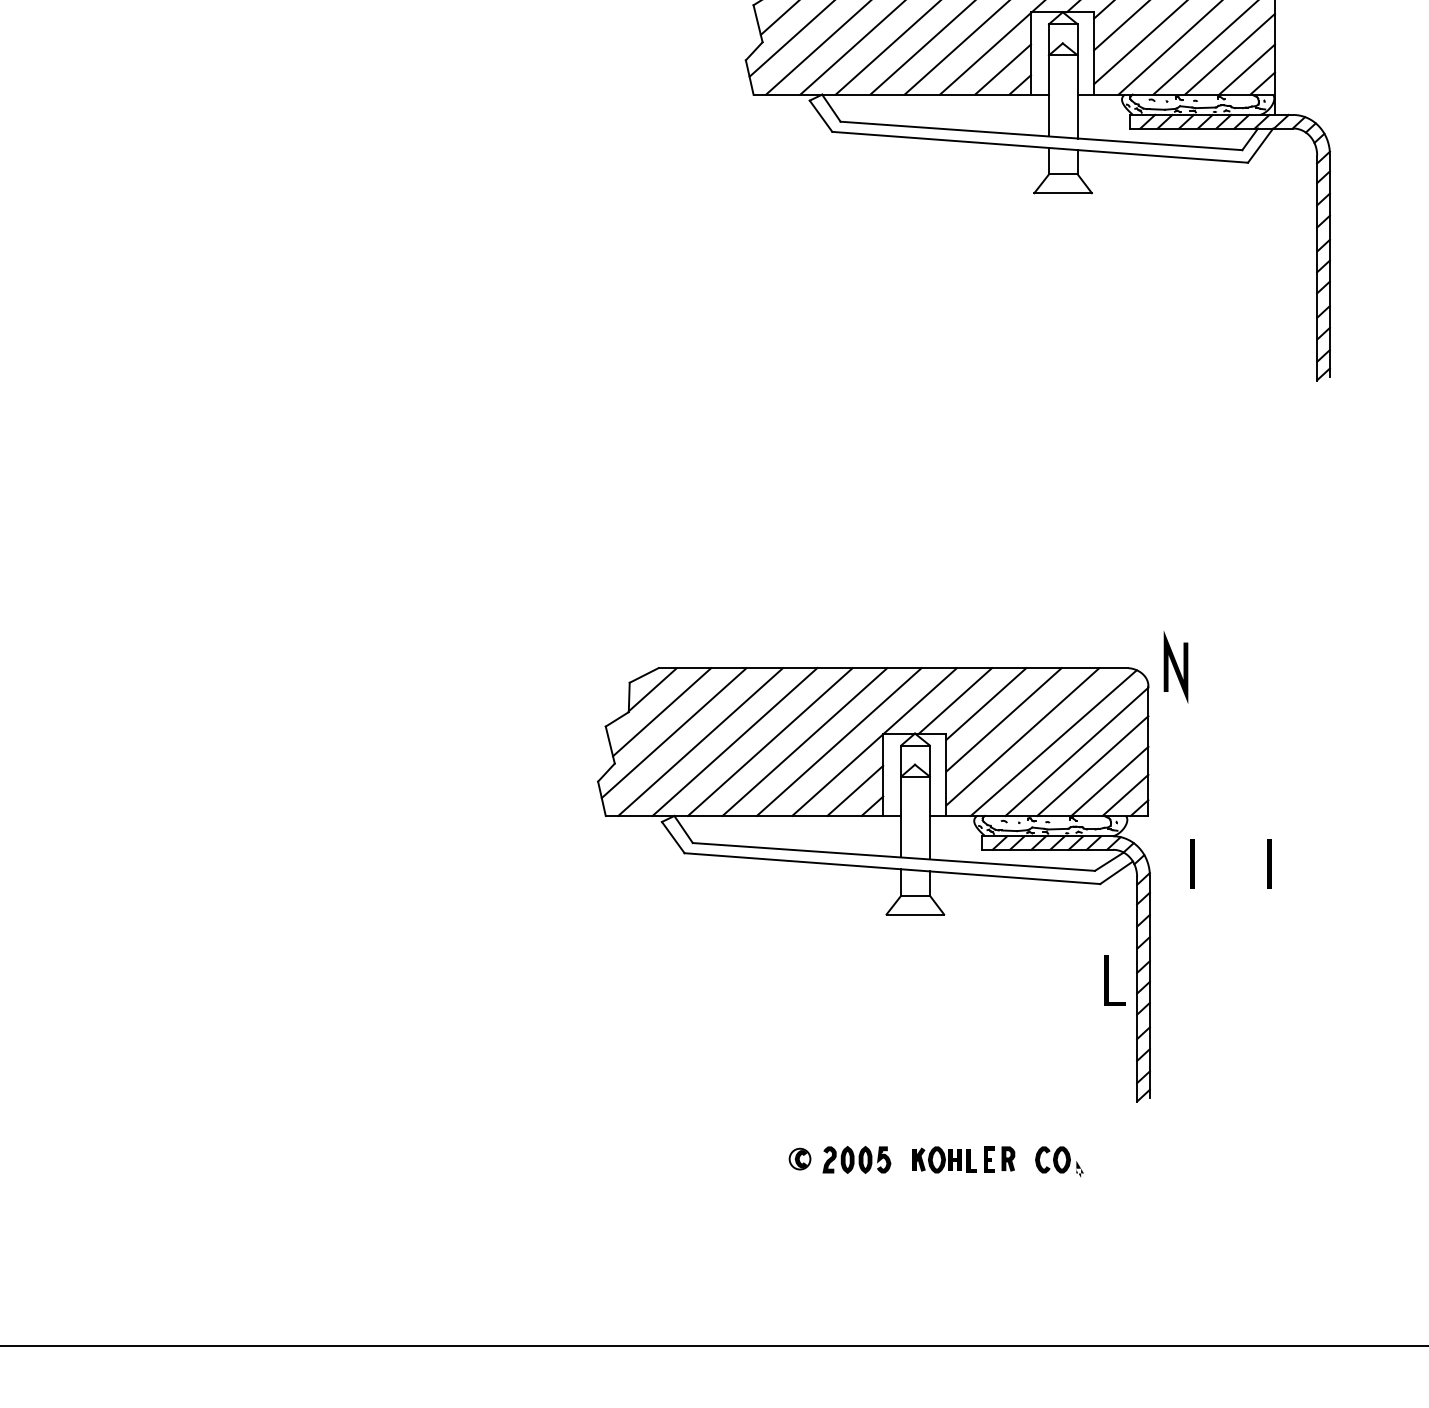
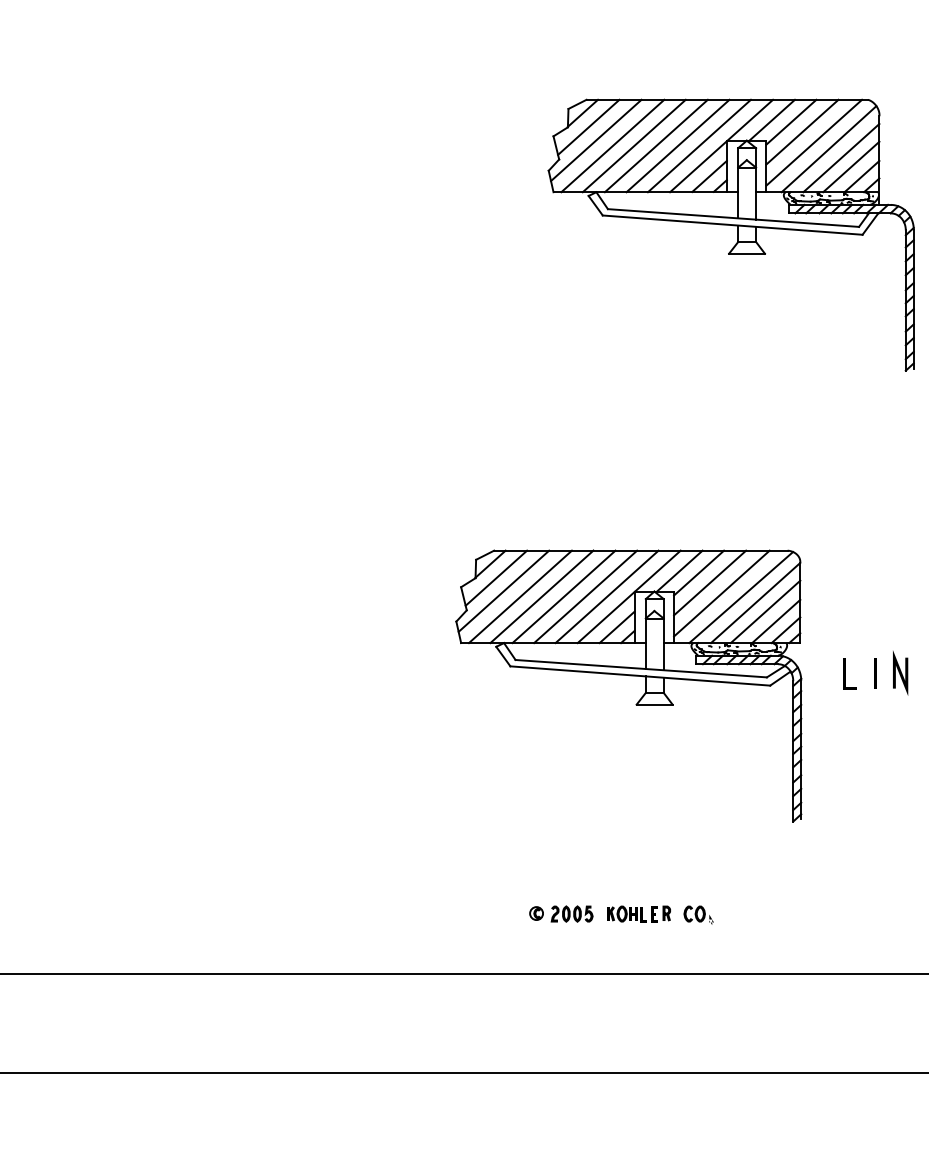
line: (1175, 666) -> (900, 672), moved
line: (1191, 864) -> (827, 673), removed
line: (1107, 979) -> (845, 673), moved
part: (935, 1160) -> (621, 914), moved

